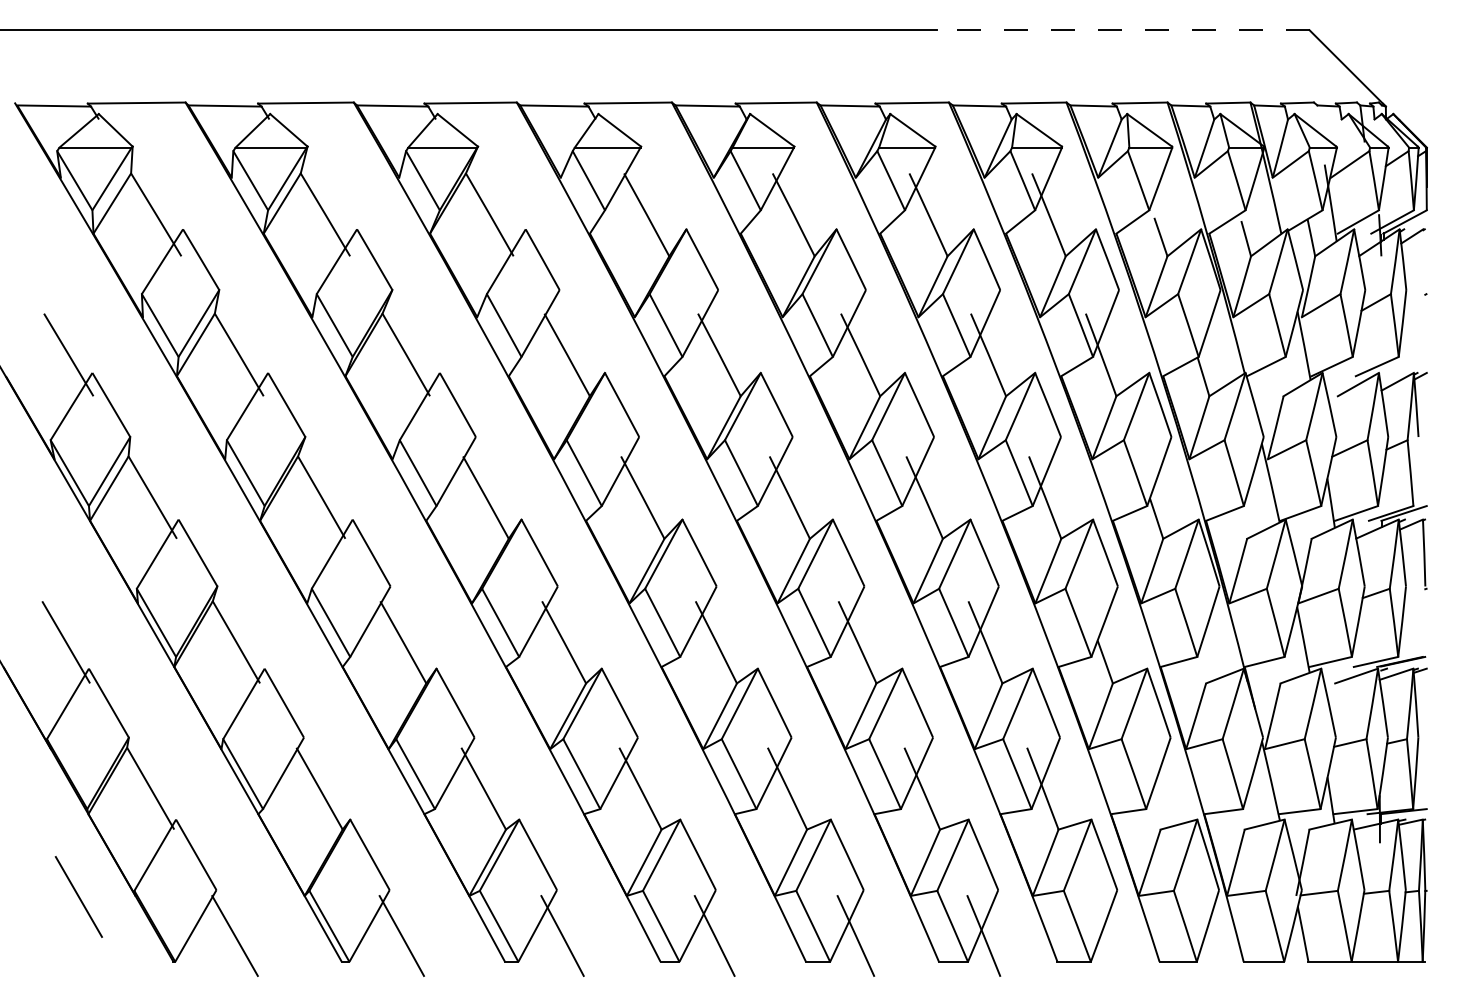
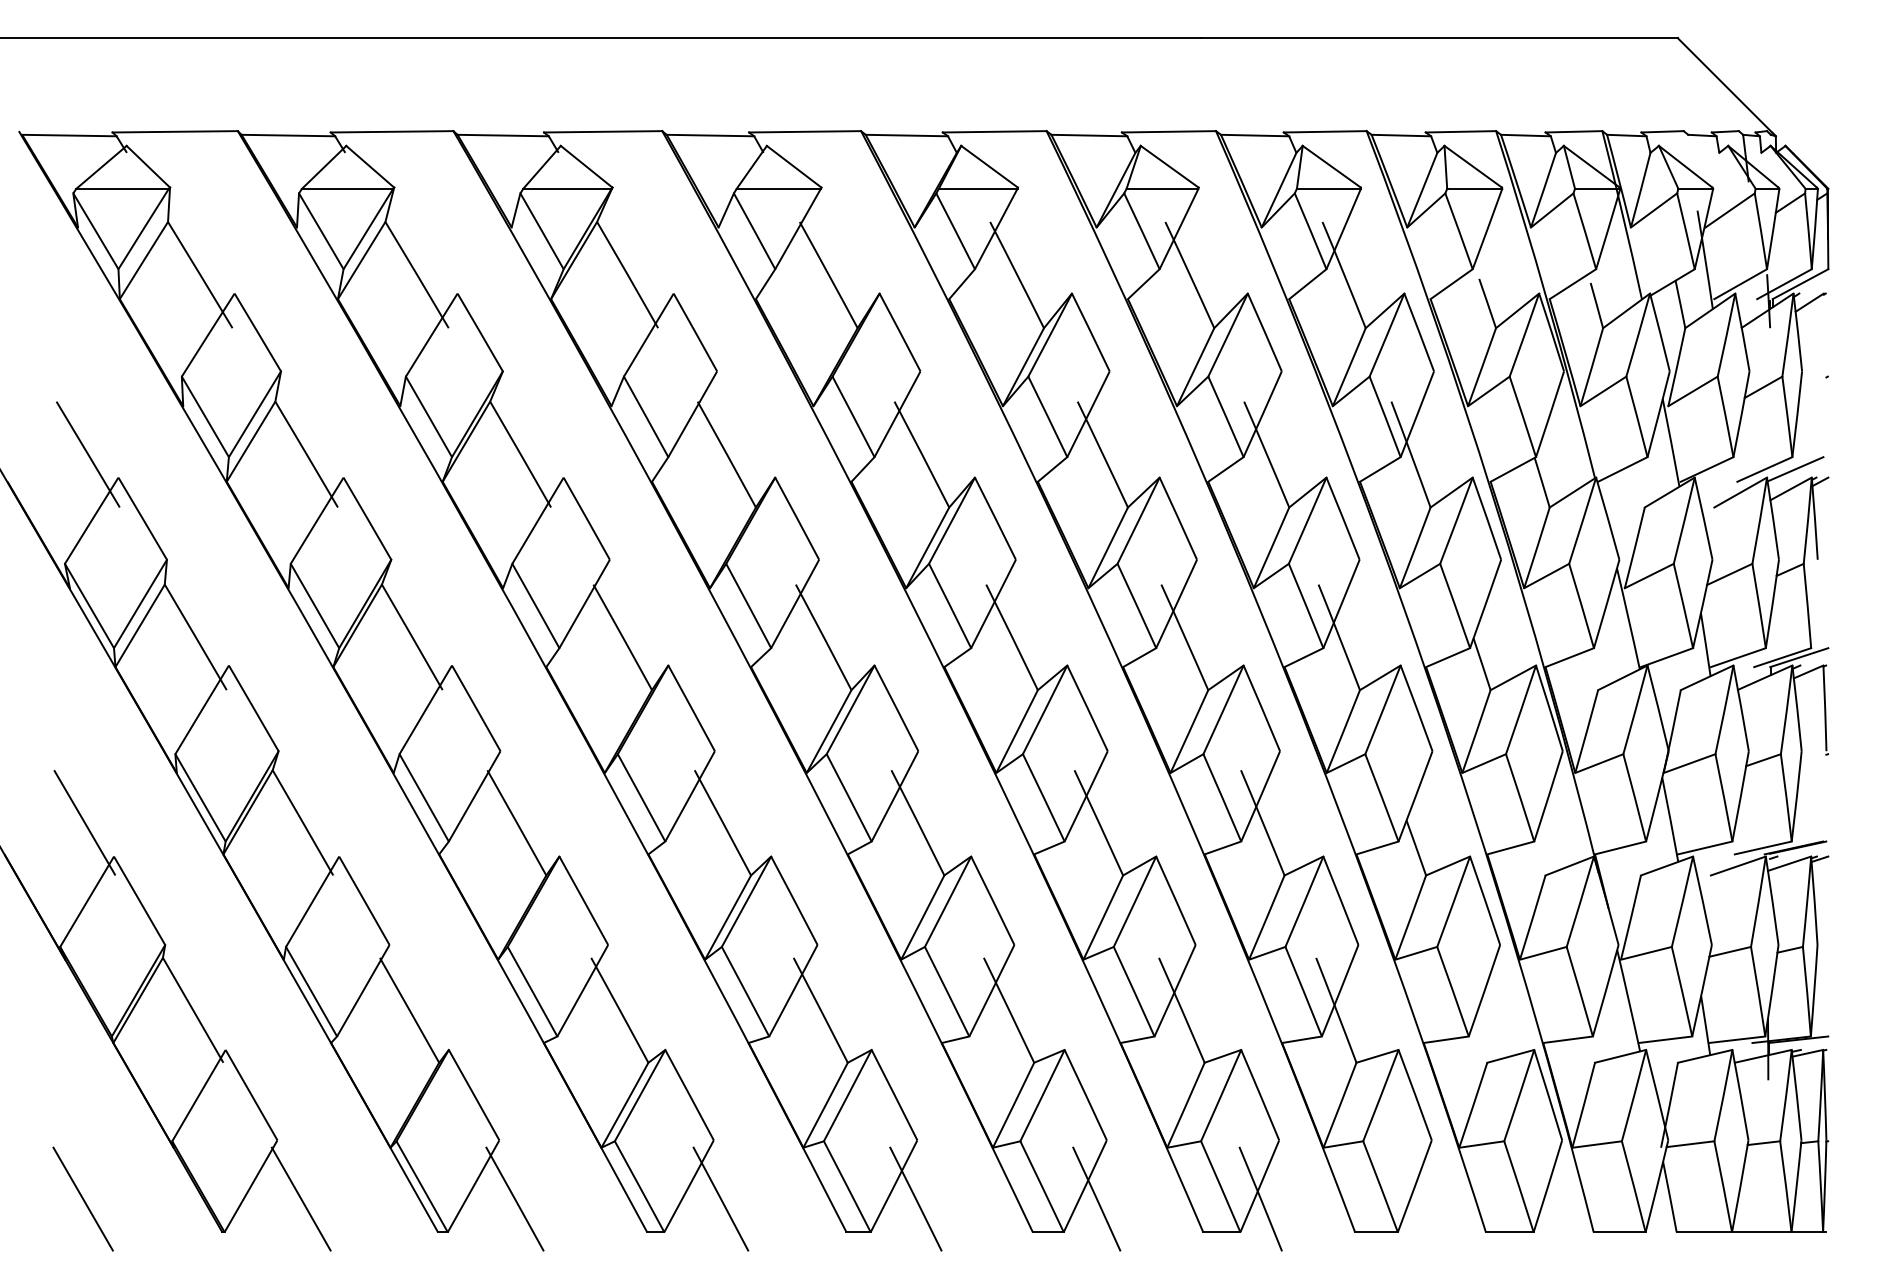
line: (1123, 30) -> (1439, 38), dashed -> solid
line: (1401, 366) -> (1795, 469), added
line: (78, 896) -> (82, 1198), moved

